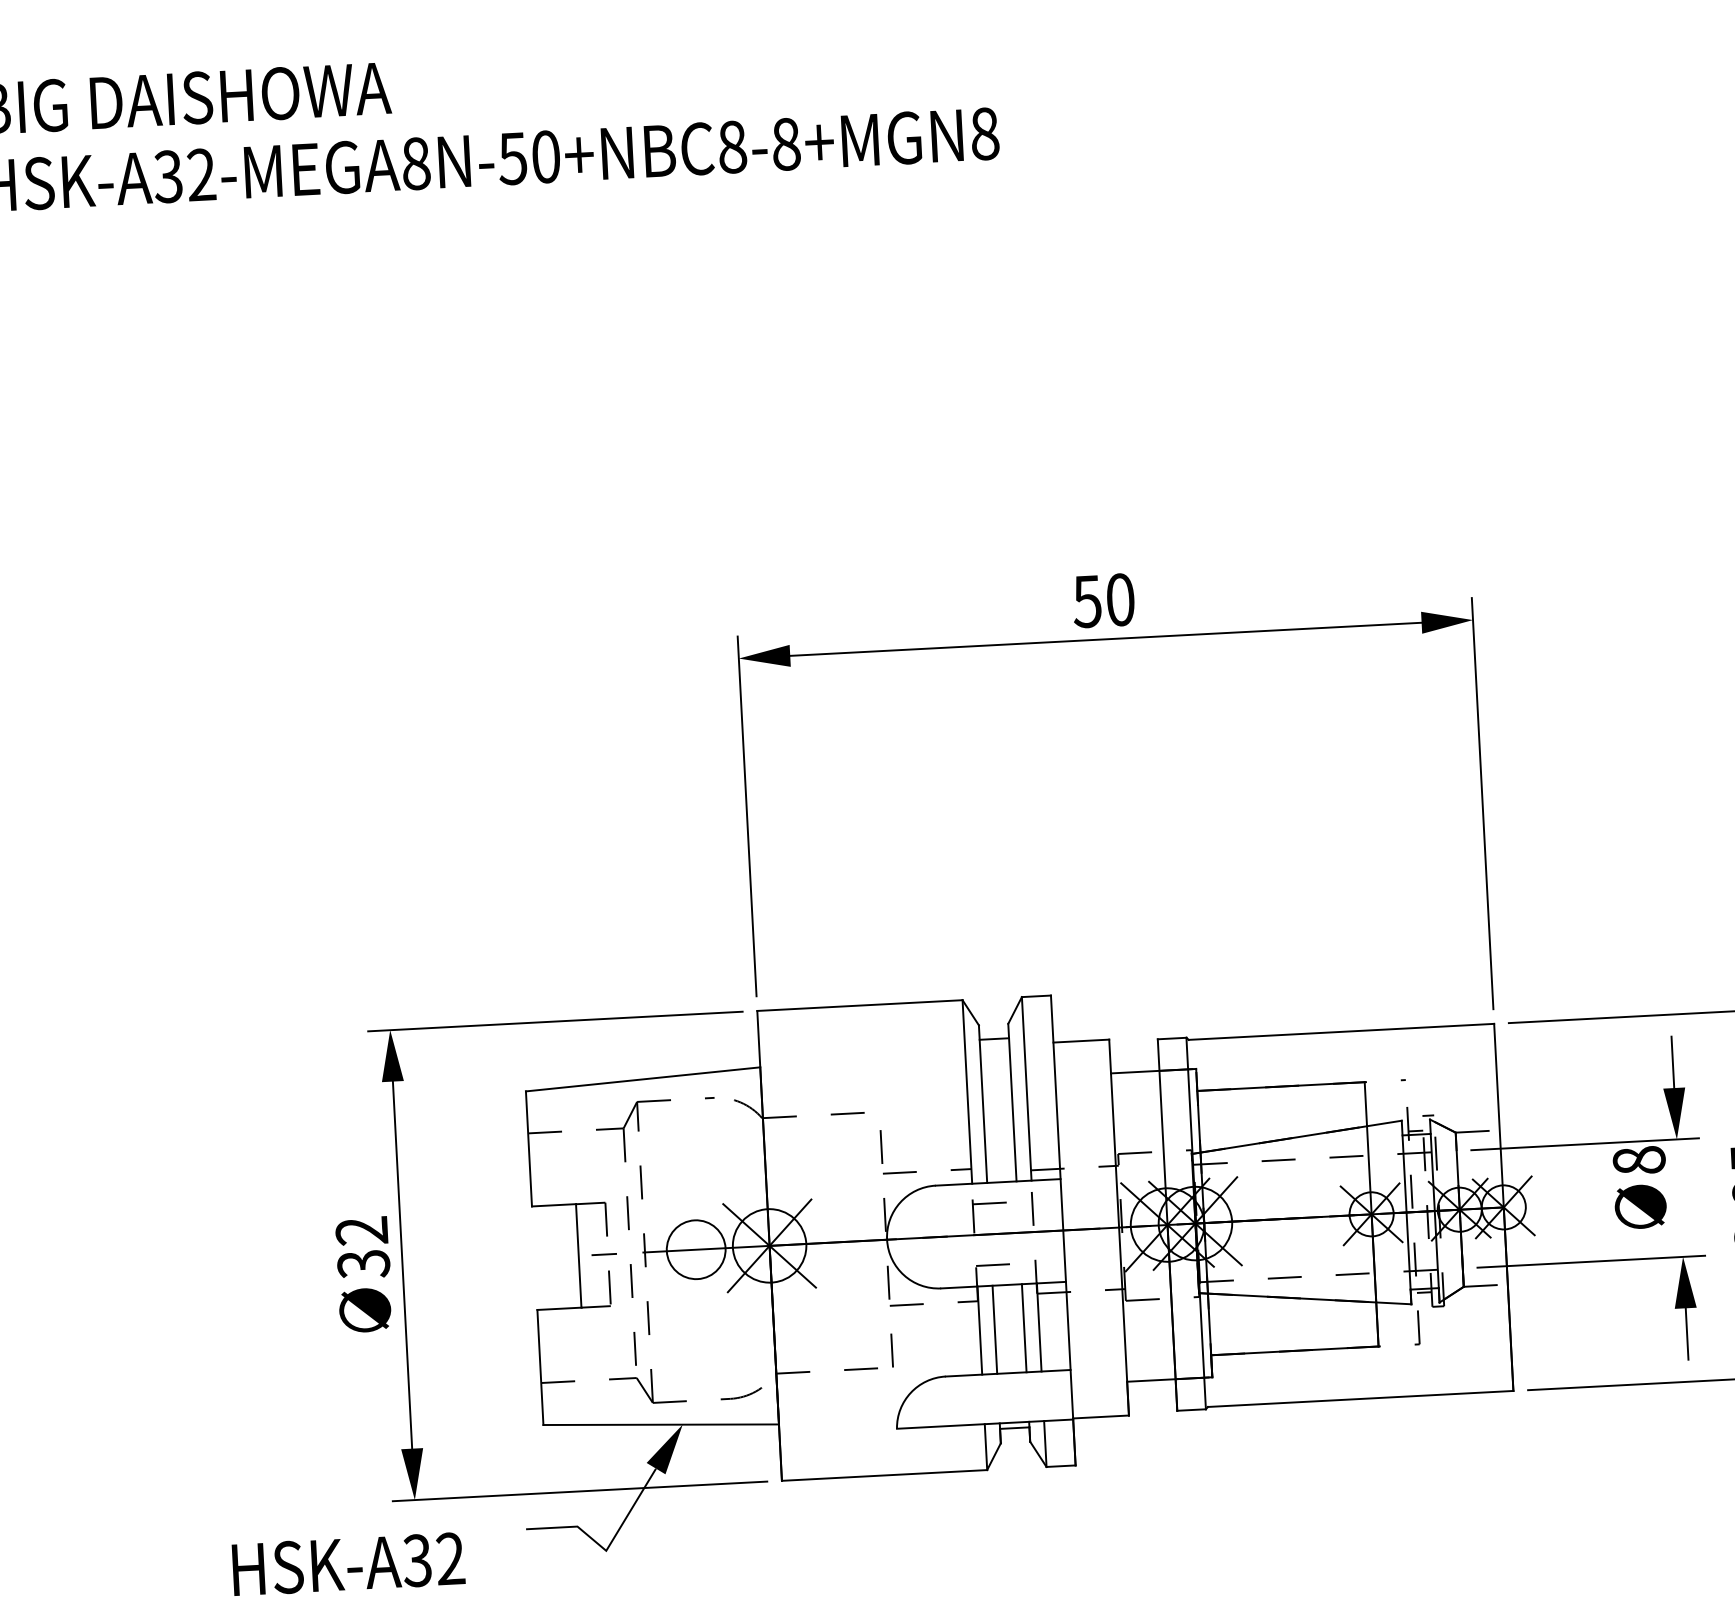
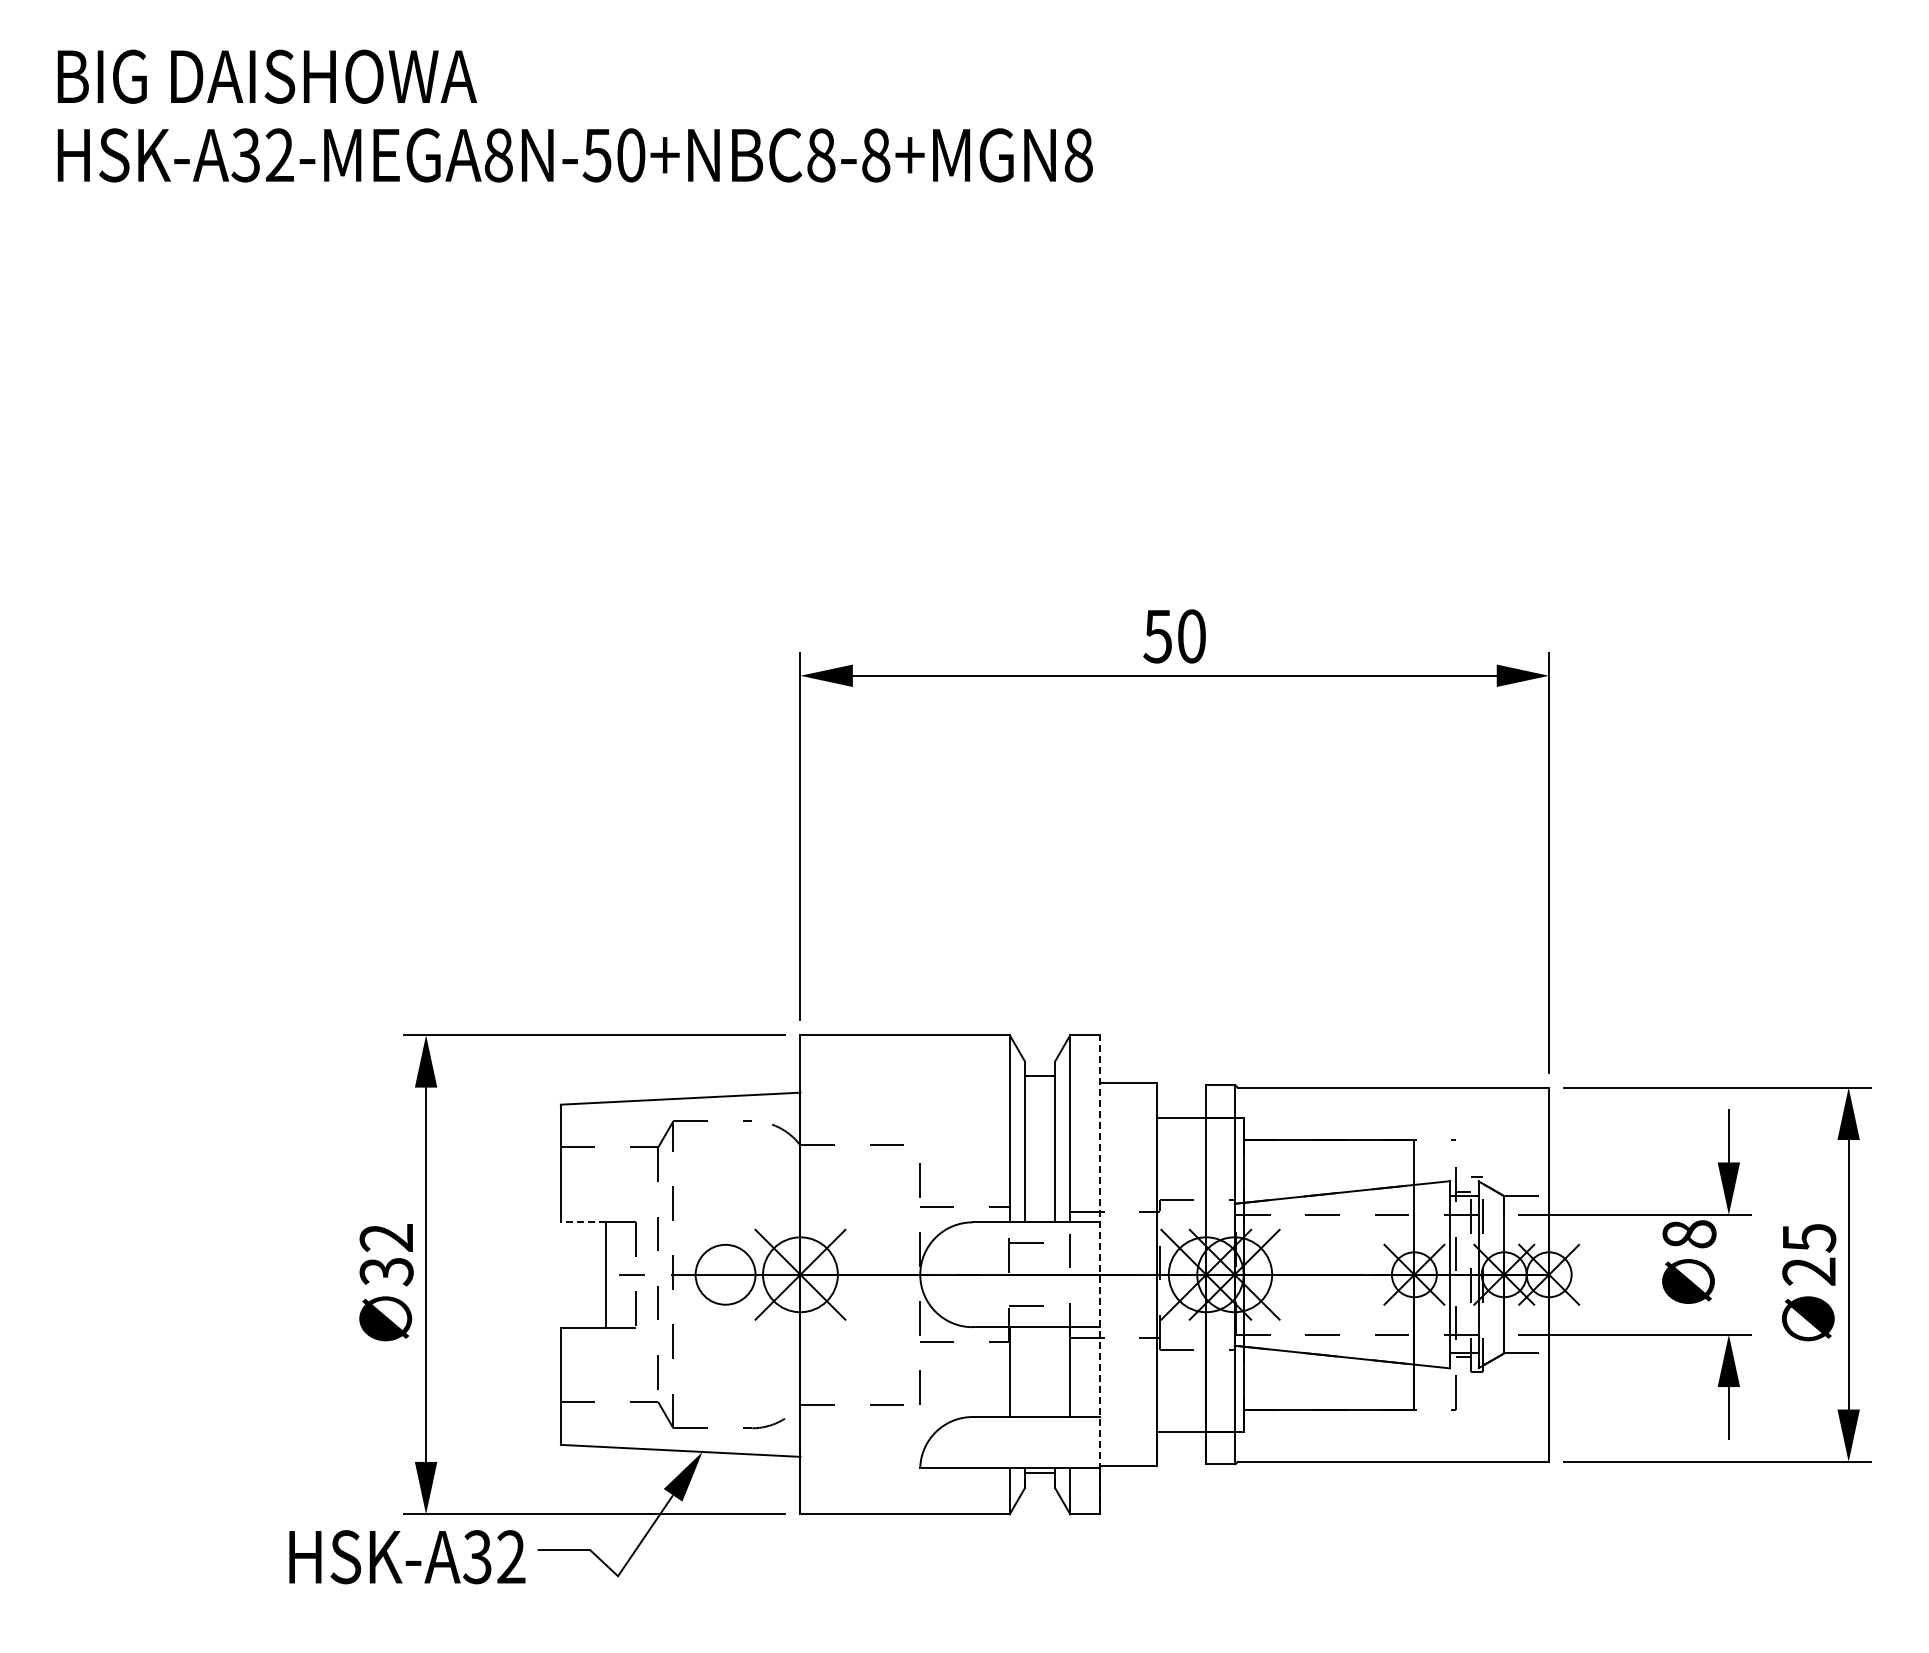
line: (553, 1204) -> (582, 1221), solid -> dashed
line: (1062, 1230) -> (1099, 1274), solid -> dashed
line: (1024, 1328) -> (1055, 1372), removed
line: (995, 1330) -> (1025, 1372), removed
text: (348, 1564) -> (407, 1557), moved

